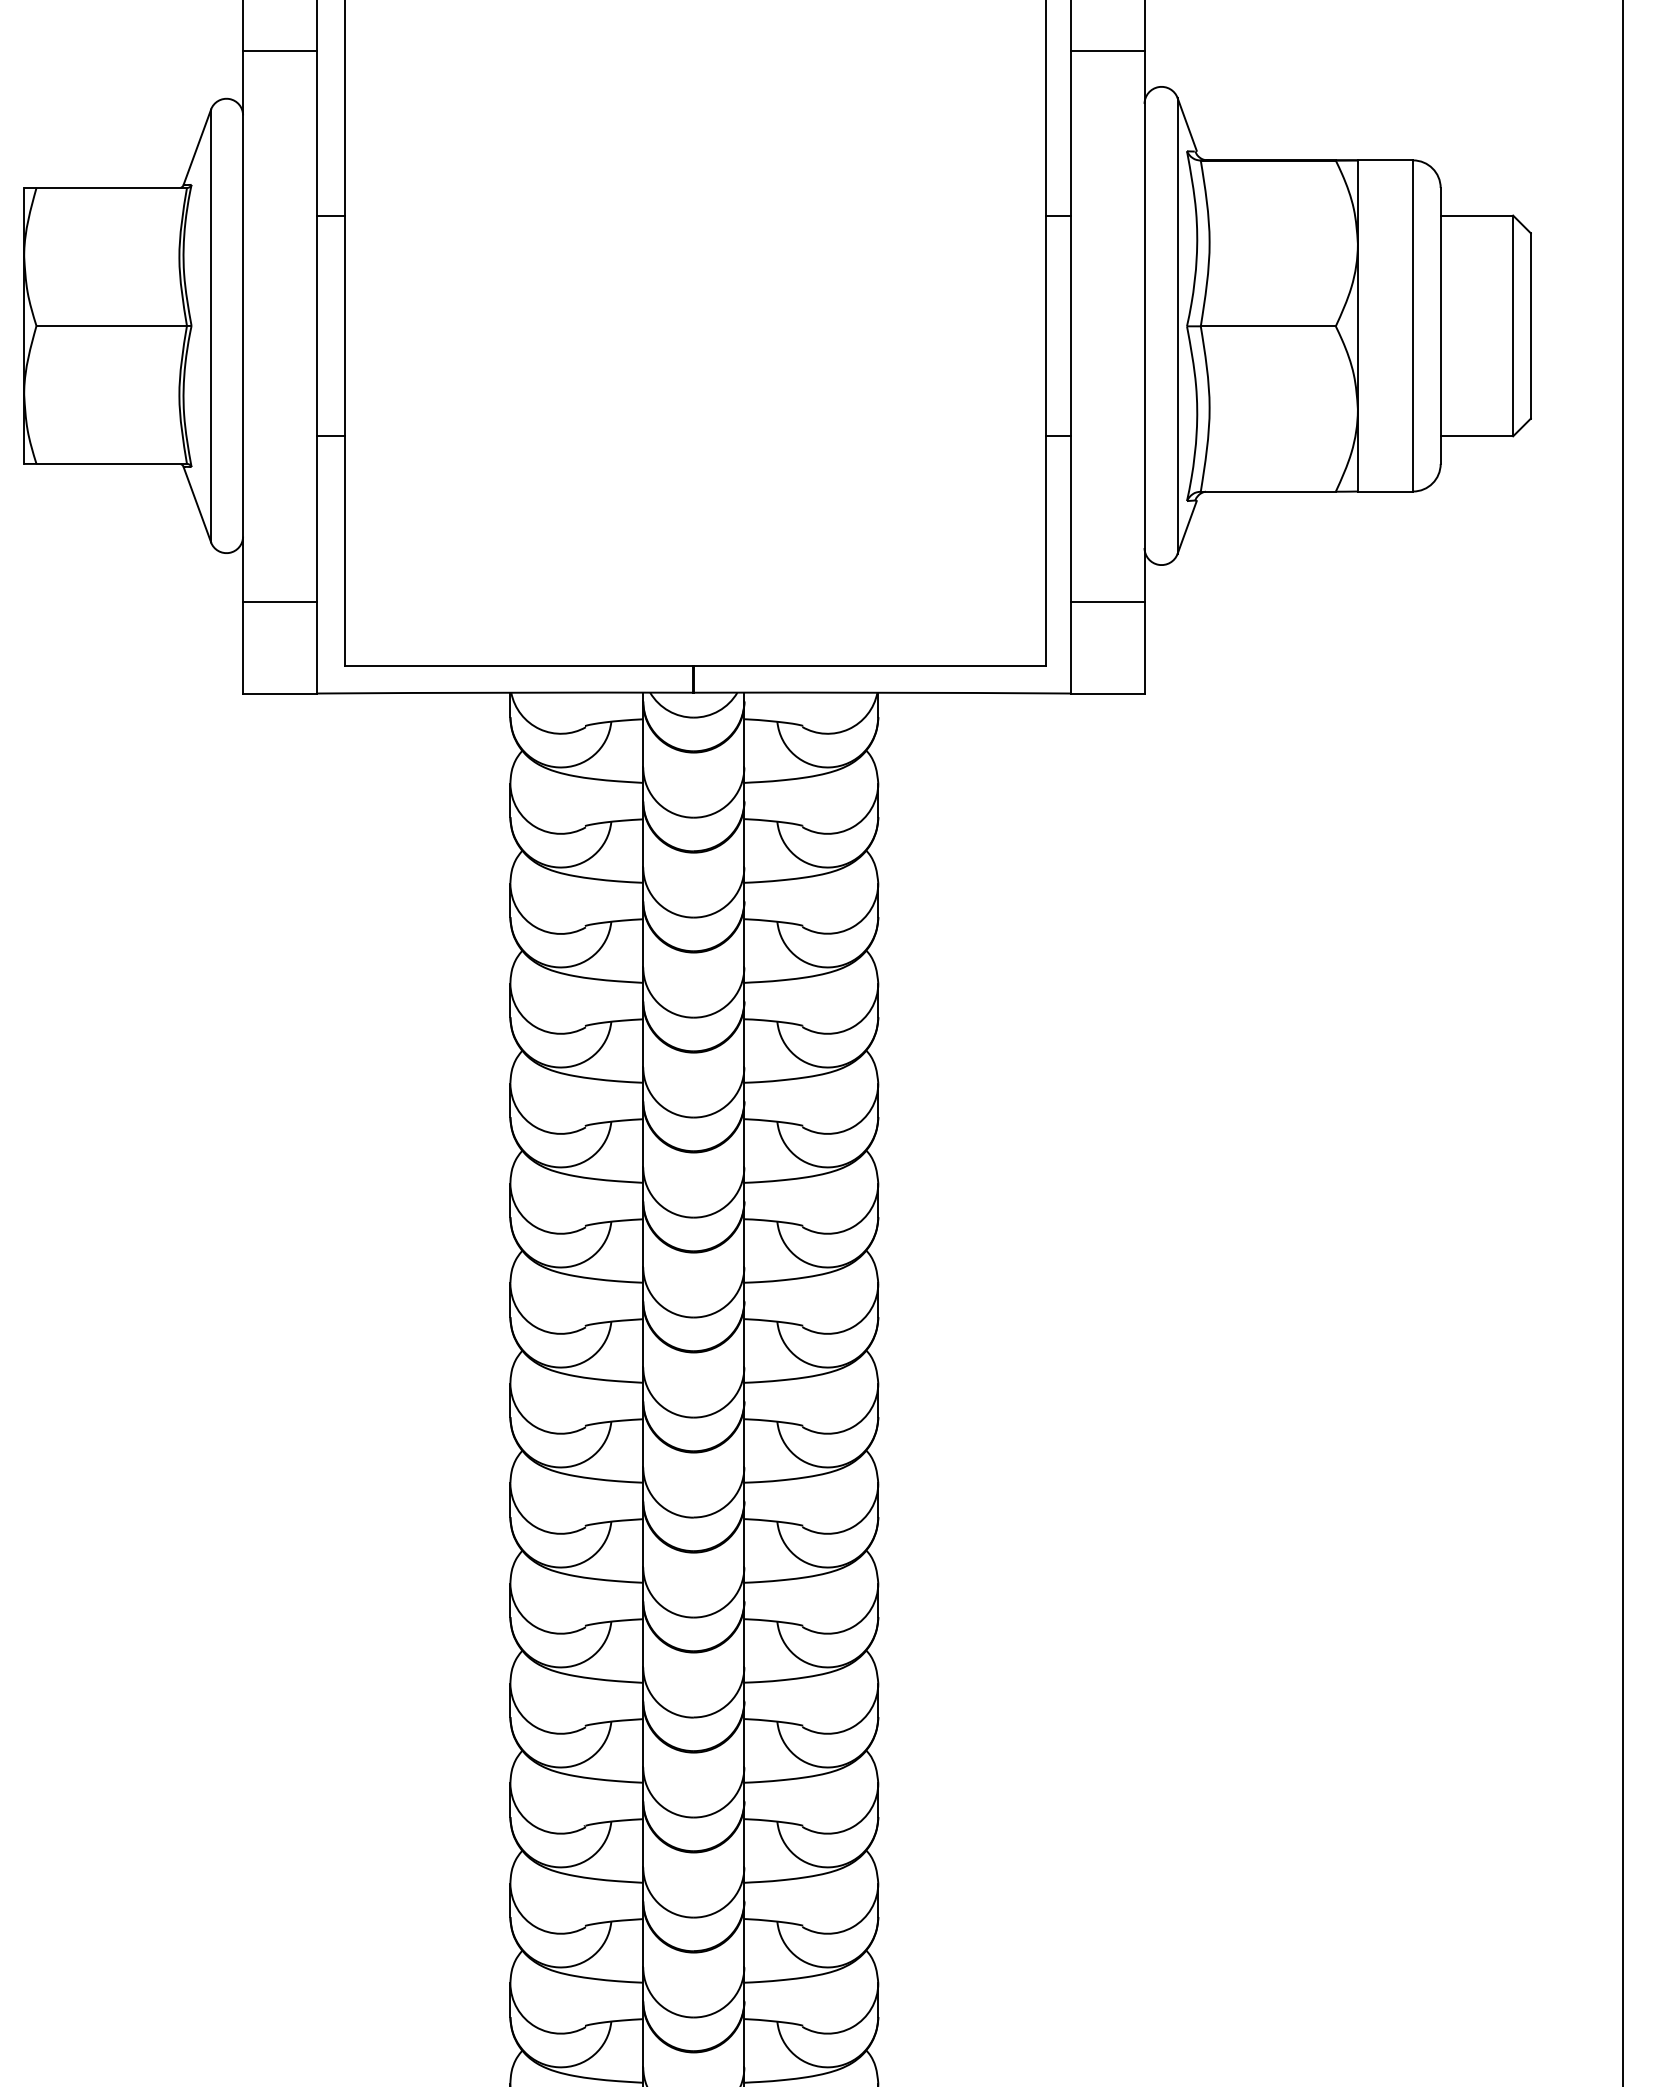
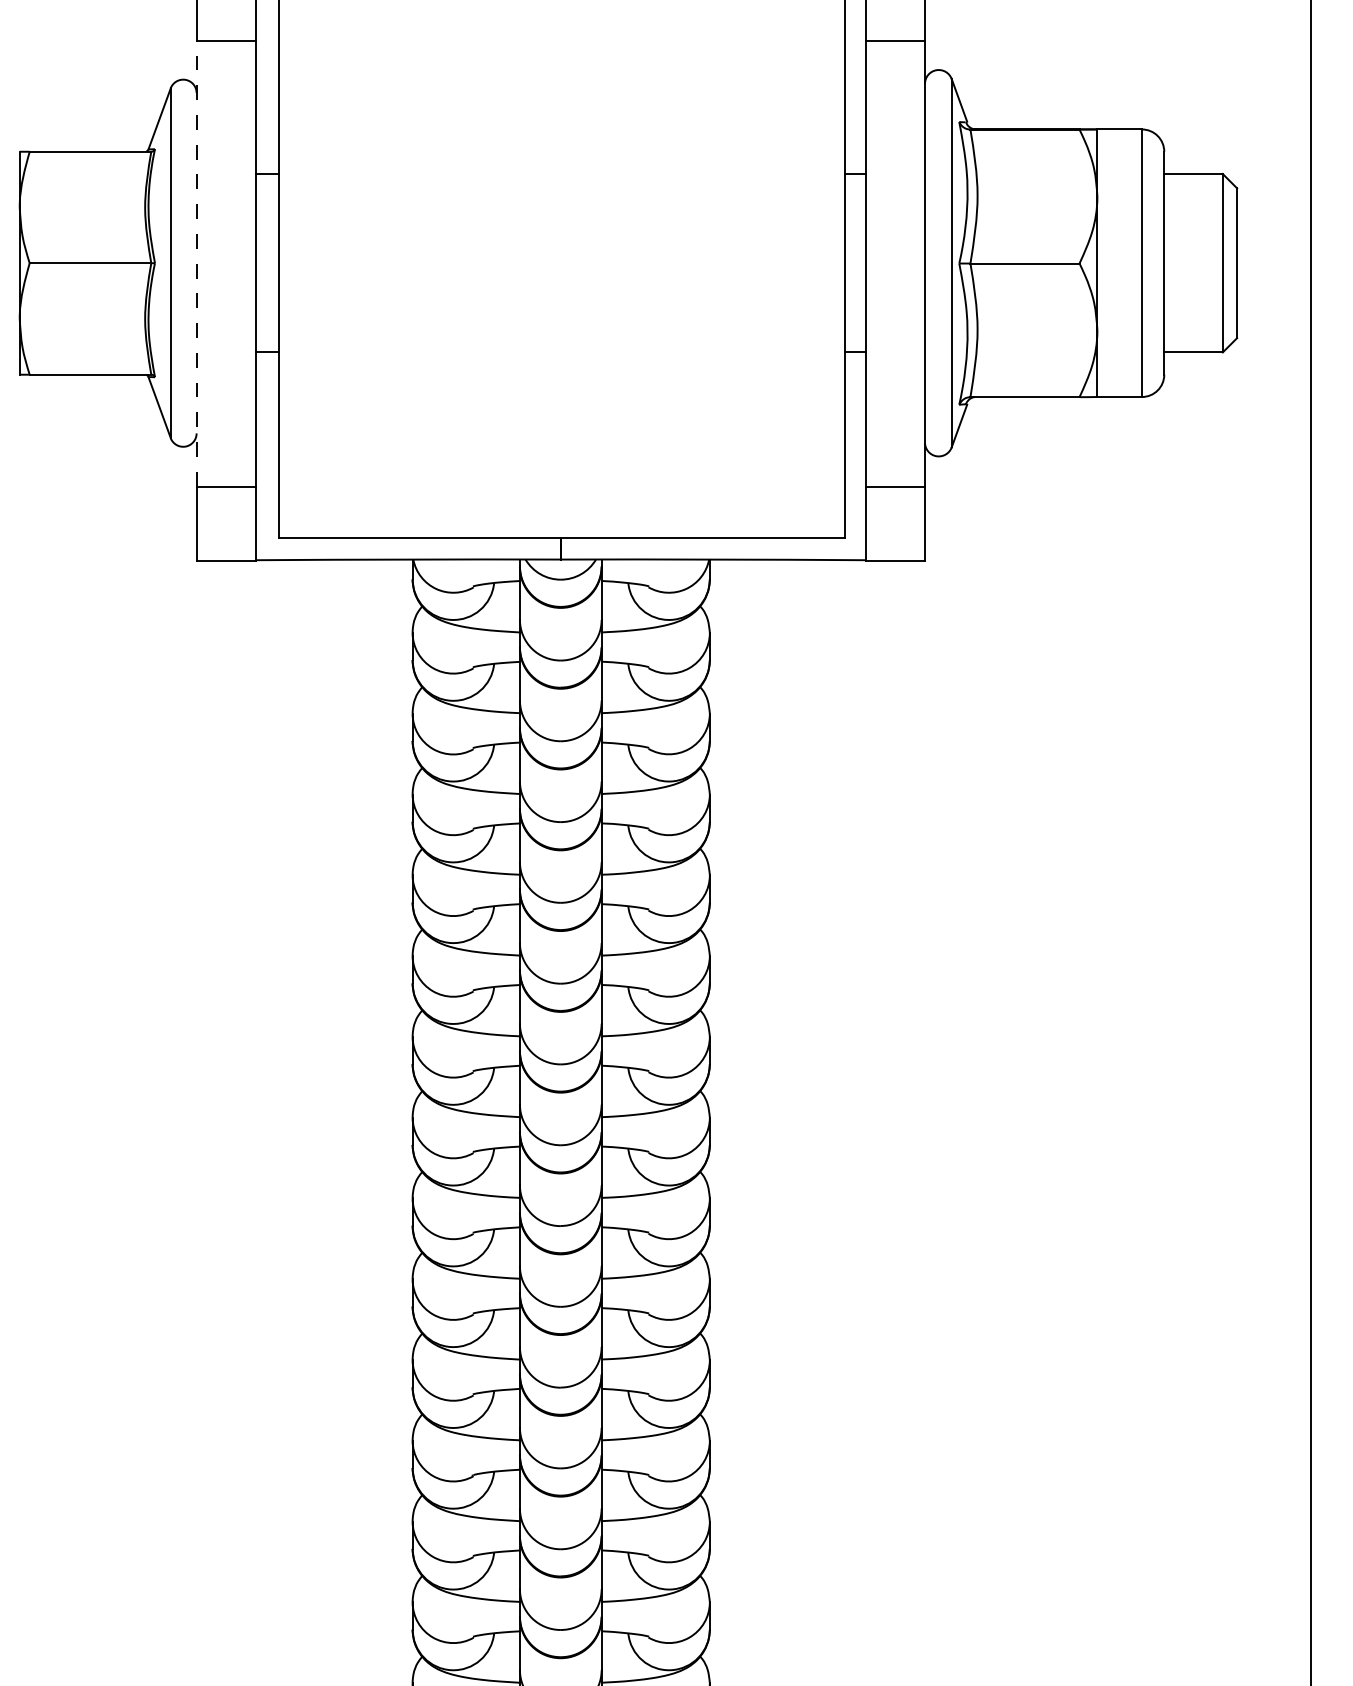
line: (243, 326) -> (196, 263), solid -> dashed

